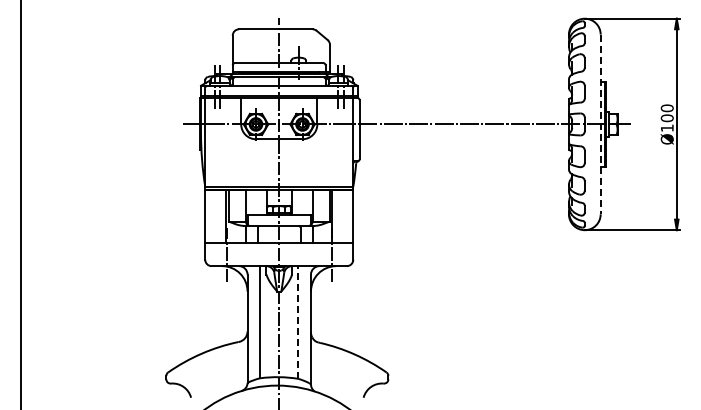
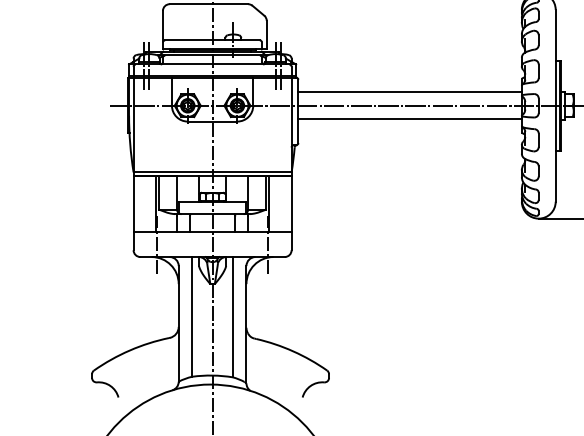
line: (463, 111) -> (409, 91), added
line: (600, 124) -> (555, 105), dashed -> solid
line: (463, 137) -> (409, 119), added
line: (298, 321) -> (233, 316), dashed -> solid

